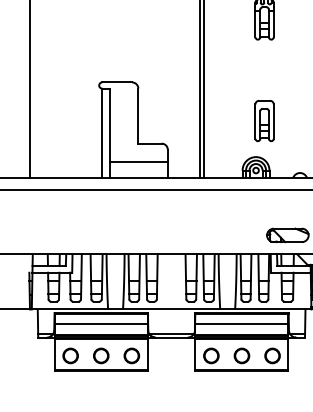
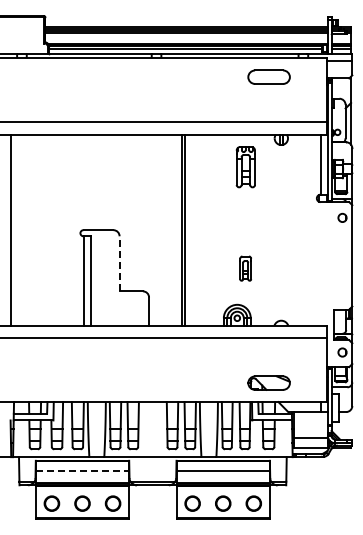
line: (138, 115) -> (119, 263), solid -> dashed
part: (264, 120) -> (245, 268), size x0.6
line: (139, 161) -> (120, 309), removed
line: (102, 323) -> (83, 471), solid -> dashed

